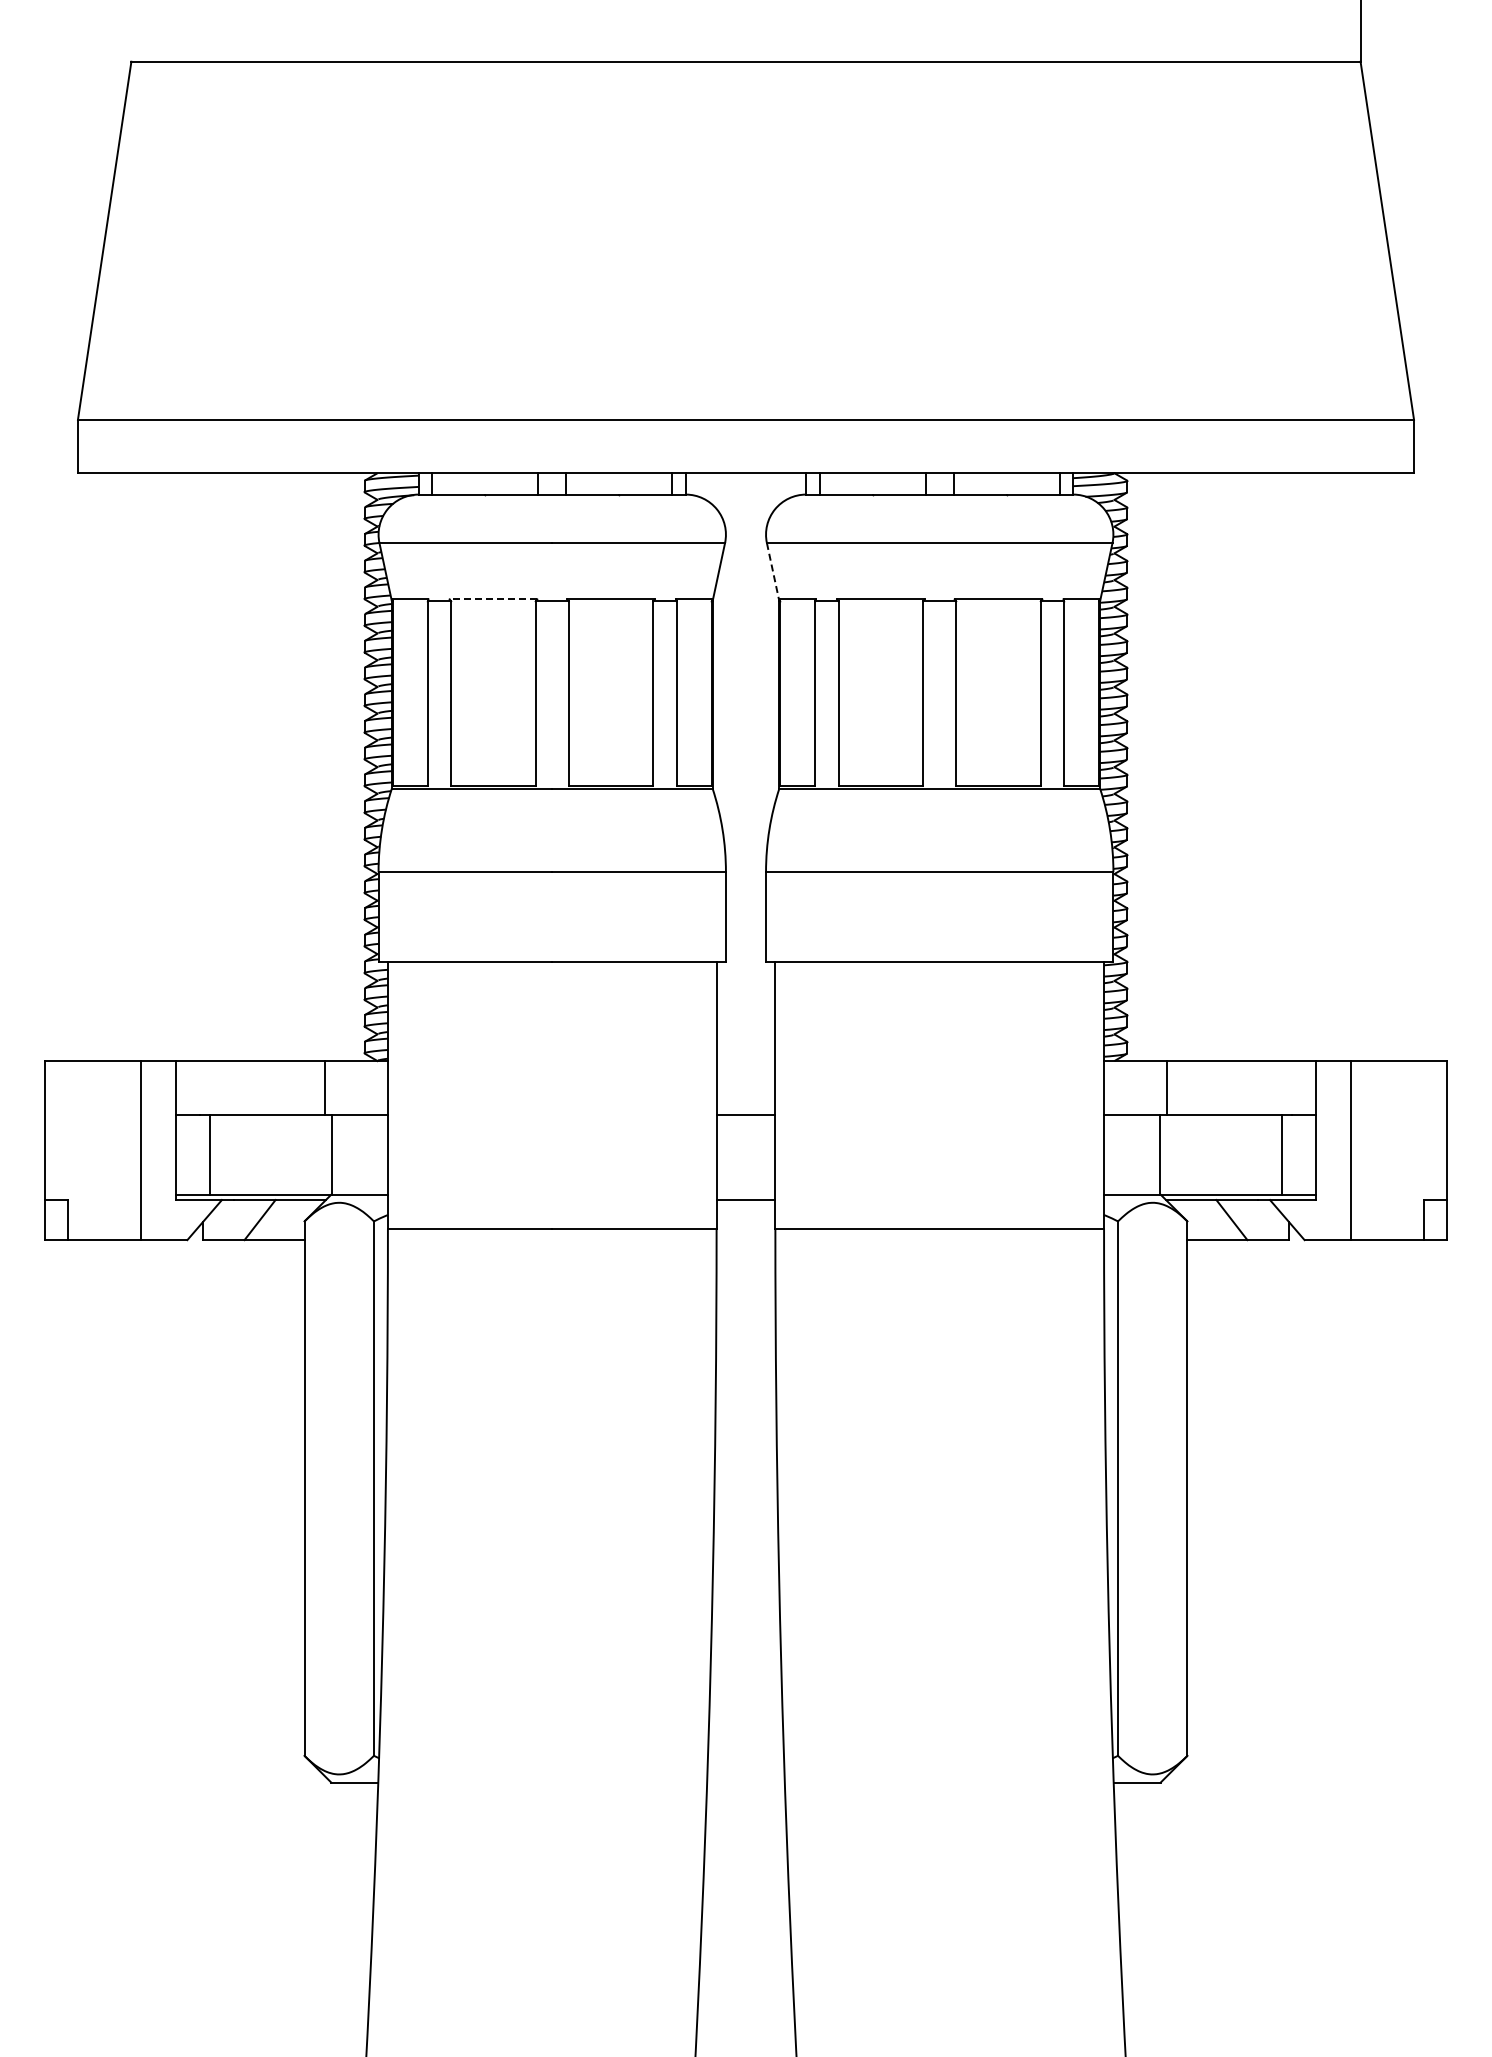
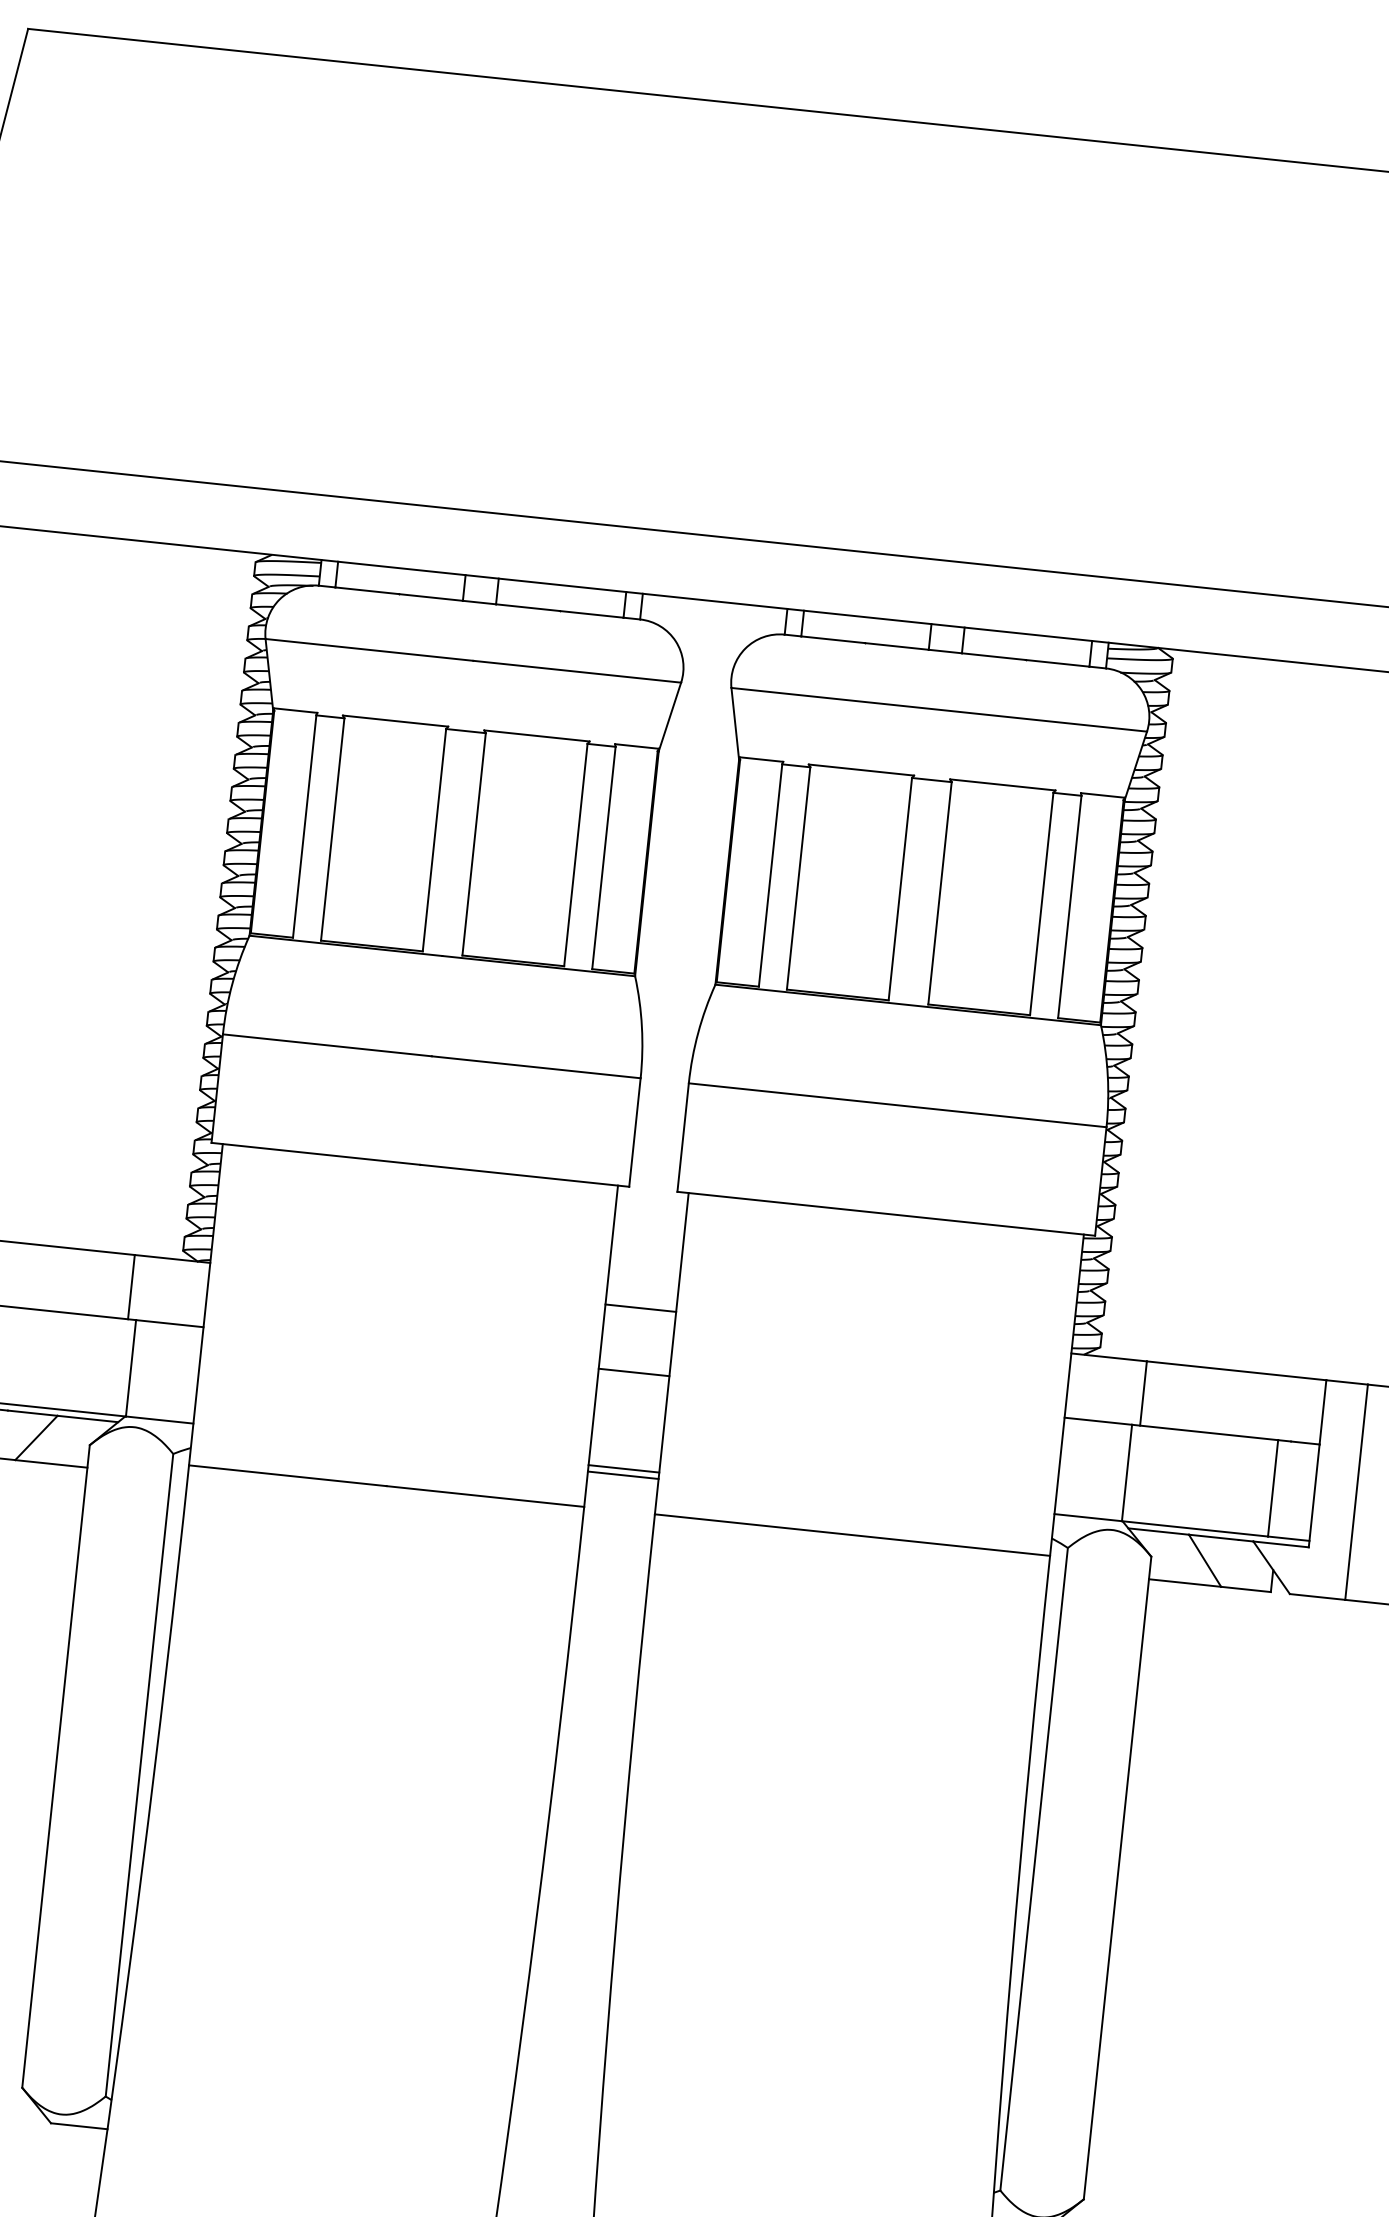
line: (773, 572) -> (735, 724), dashed -> solid
line: (493, 599) -> (395, 721), dashed -> solid
line: (745, 1061) -> (640, 1308), added
line: (745, 1194) -> (623, 1468), added

